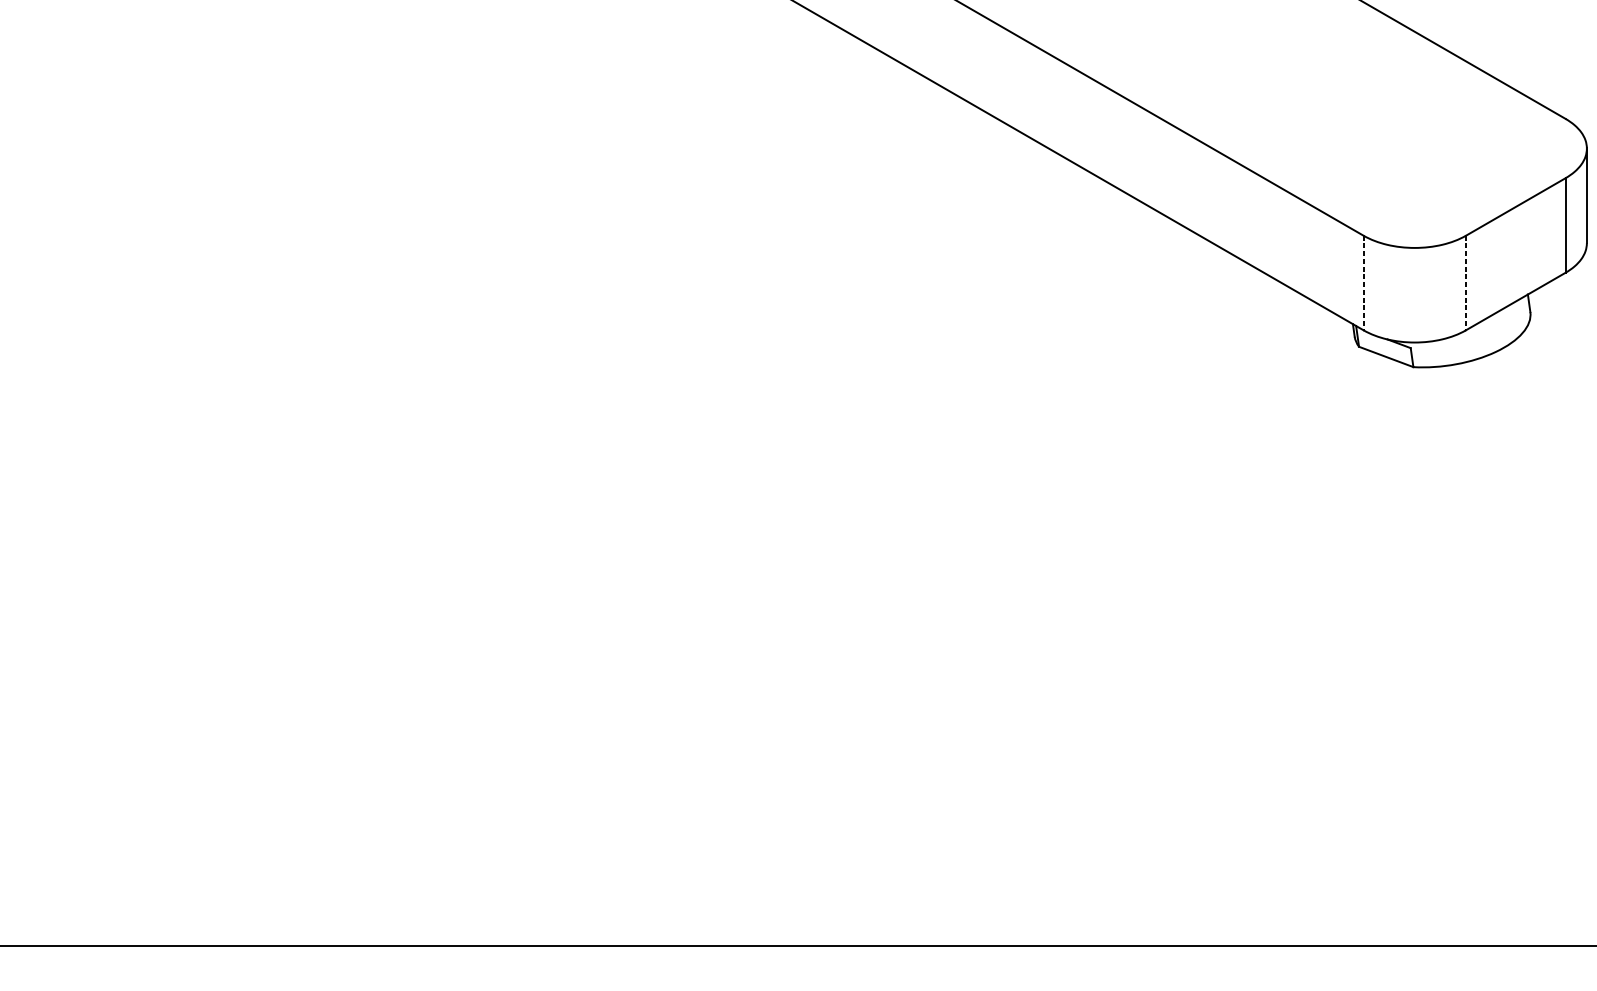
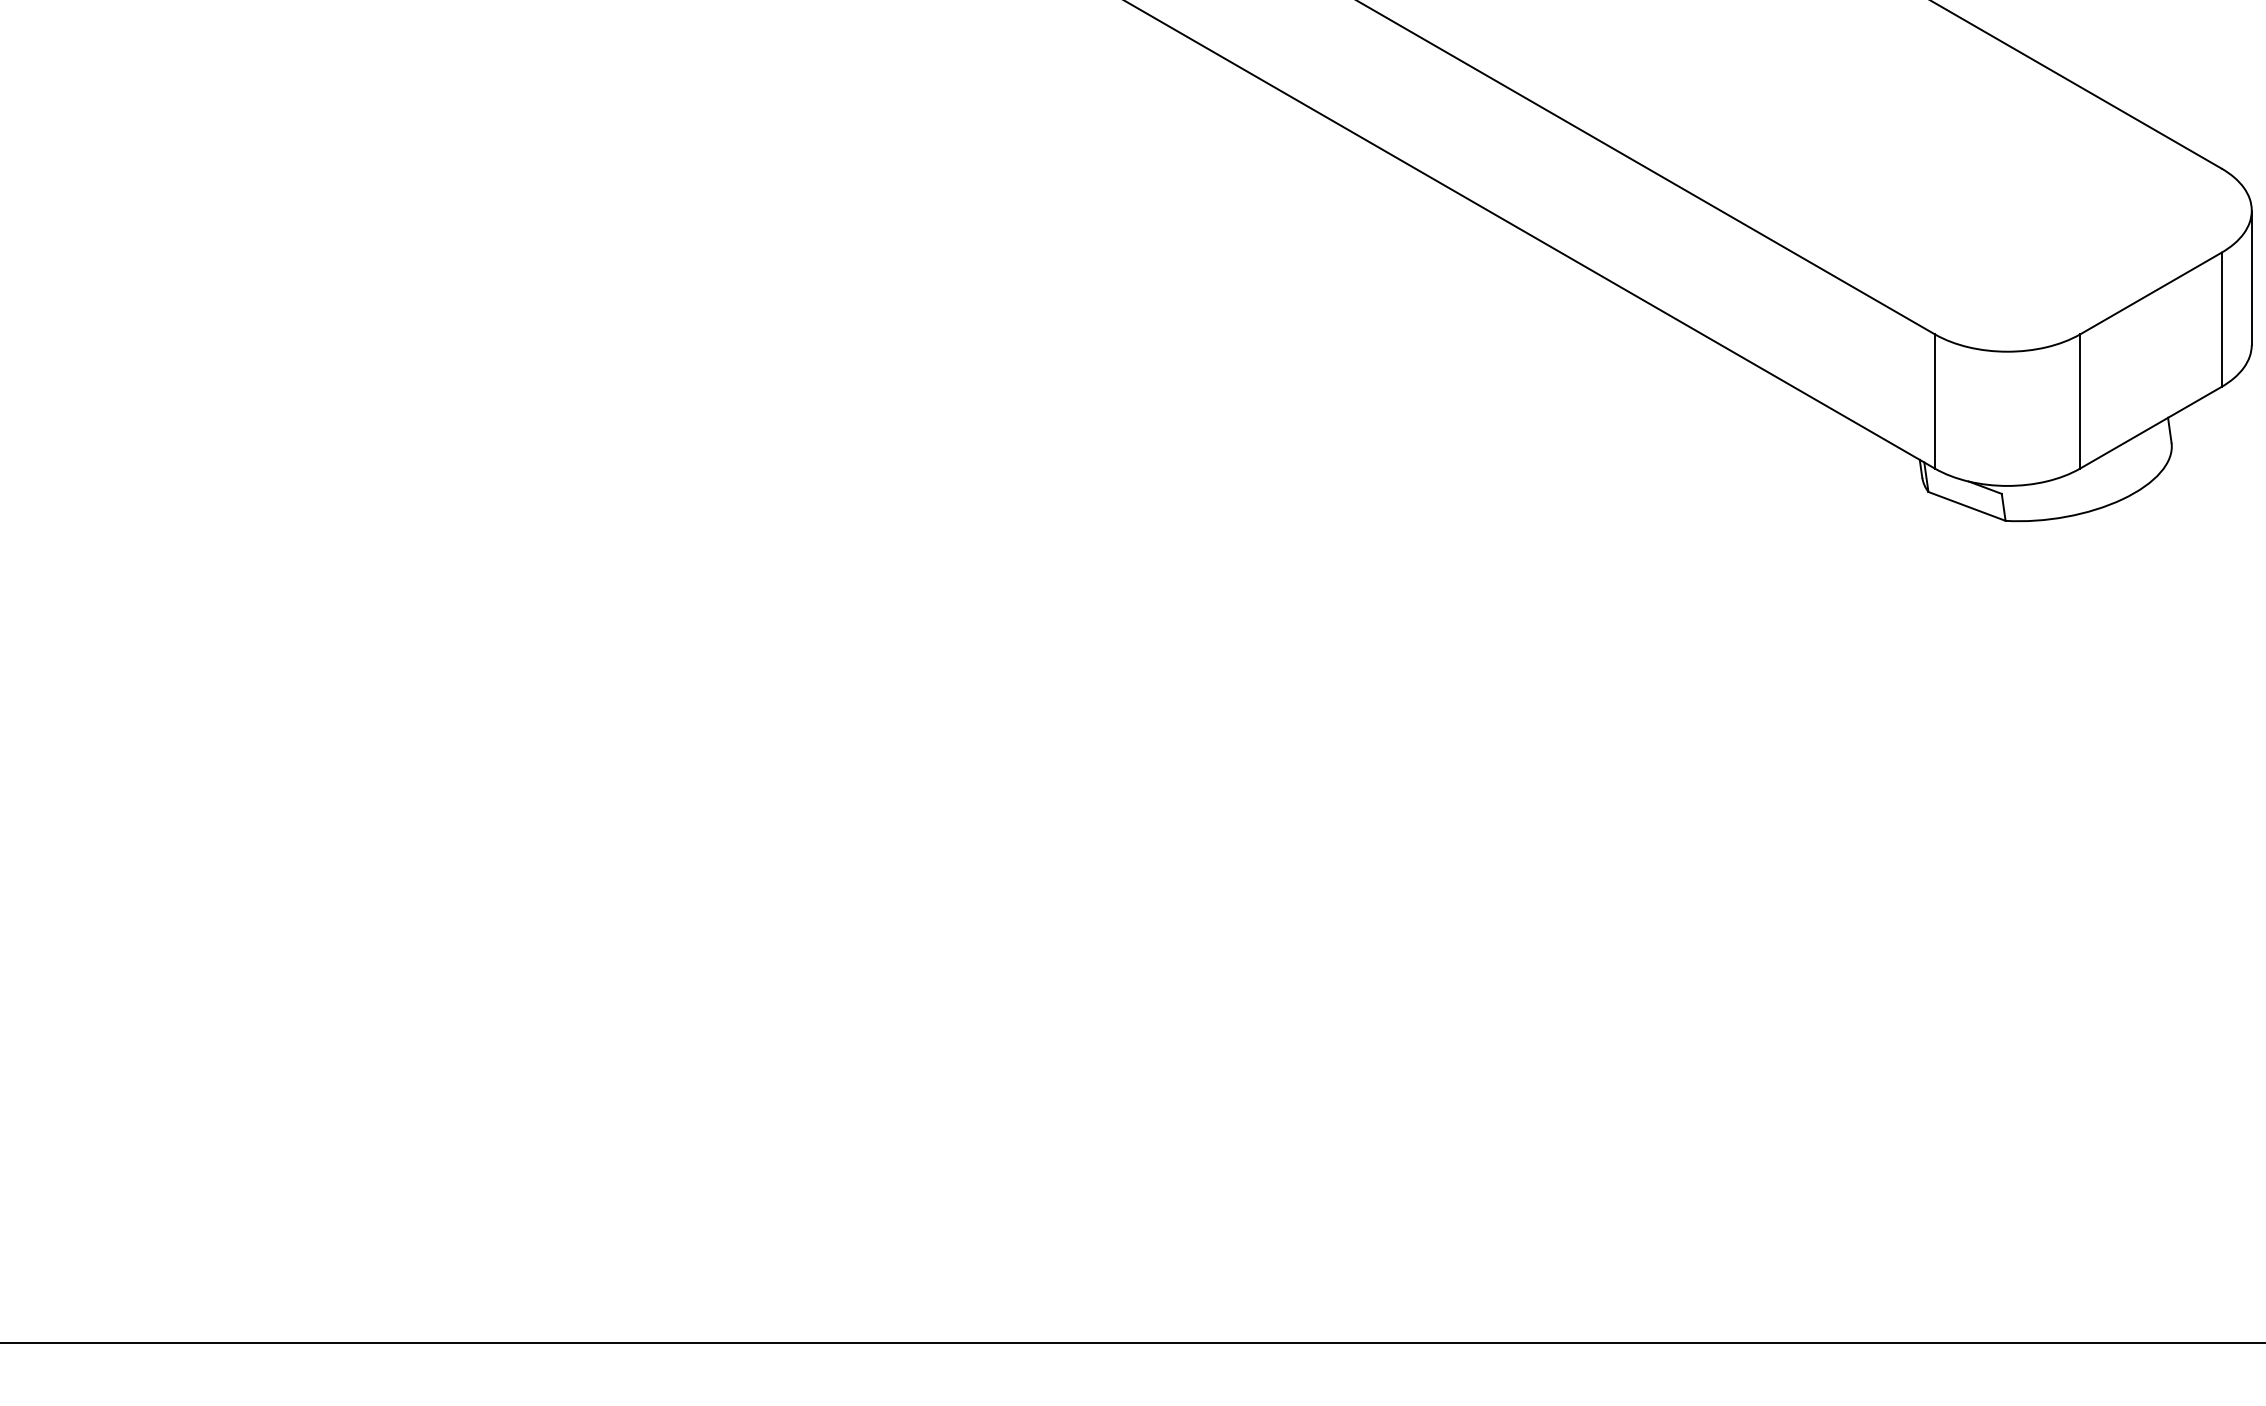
line: (1363, 283) -> (1934, 401), dashed -> solid
line: (1466, 283) -> (2080, 401), dashed -> solid

